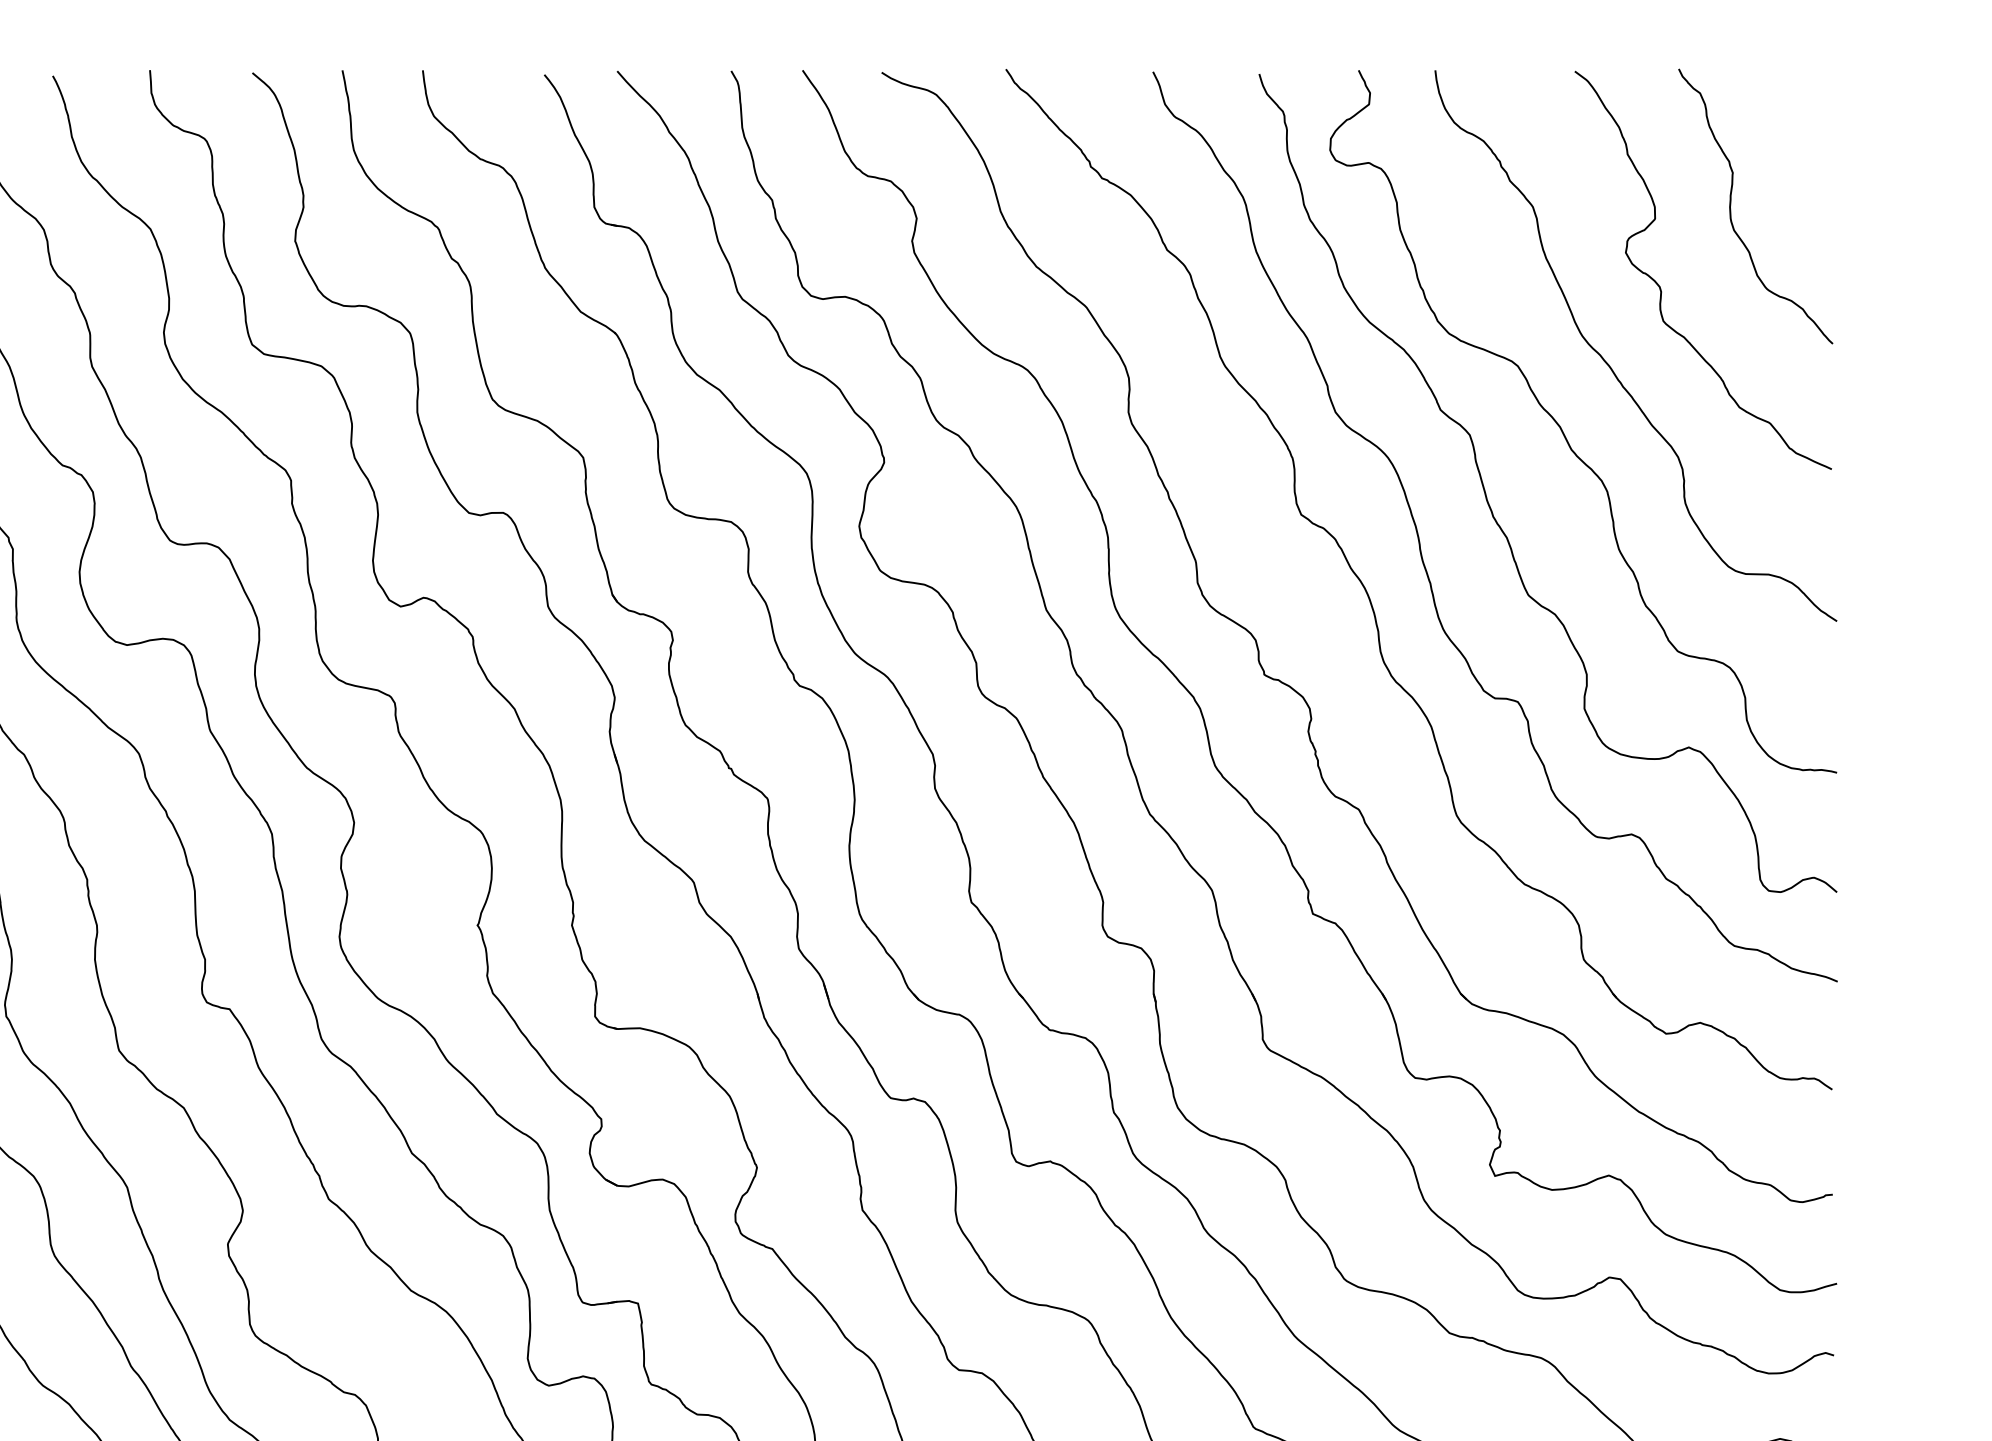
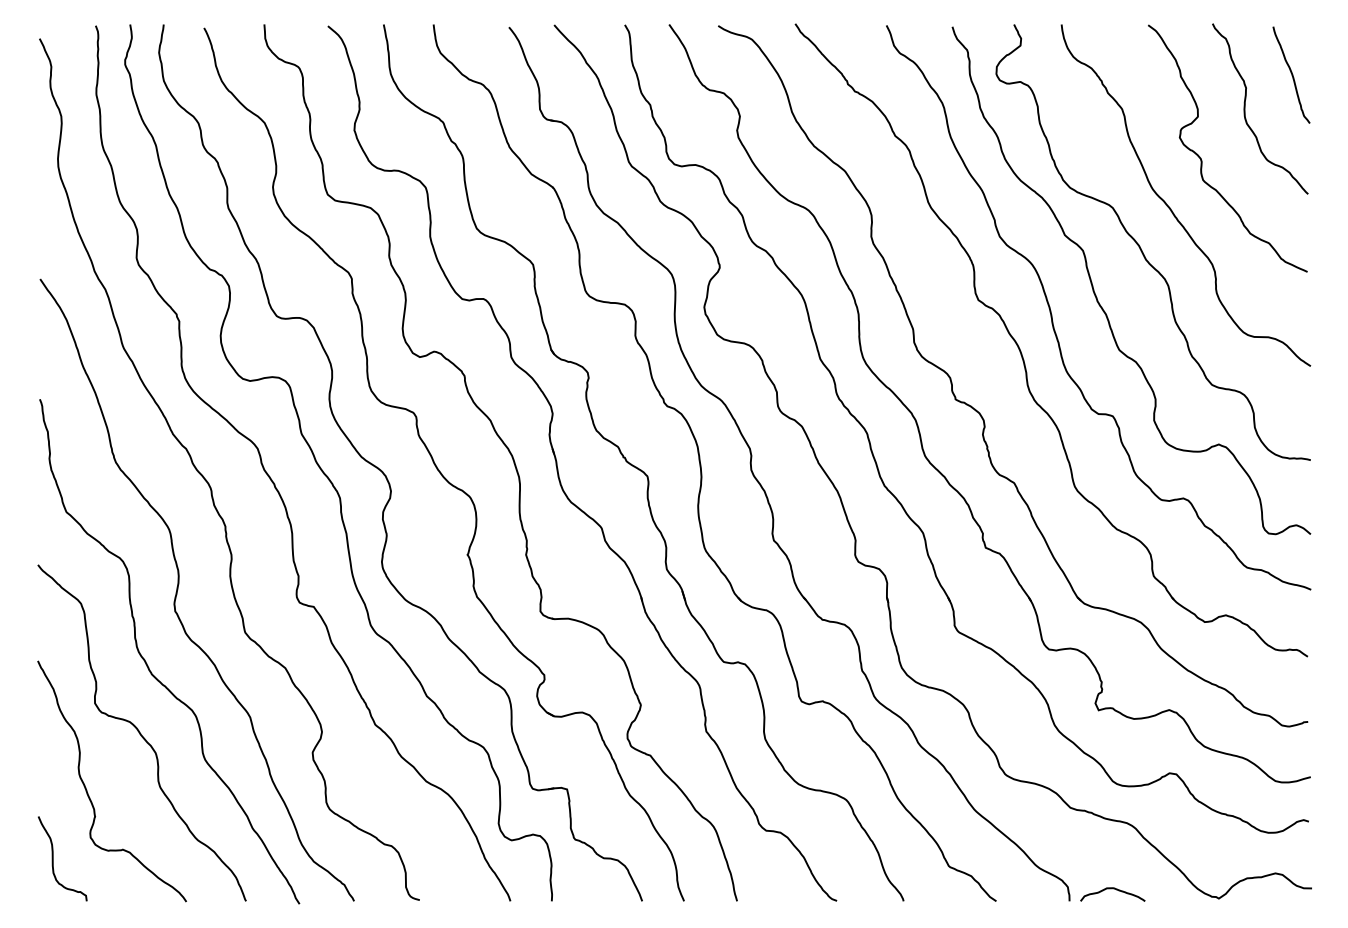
curve: (1805, 150) -> (1291, 74), added

